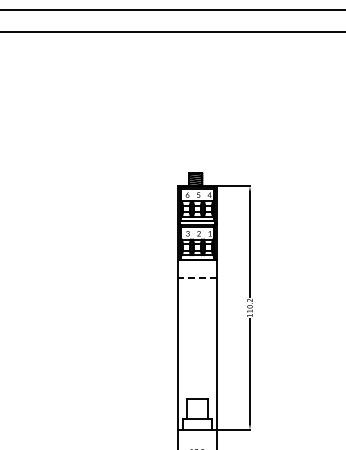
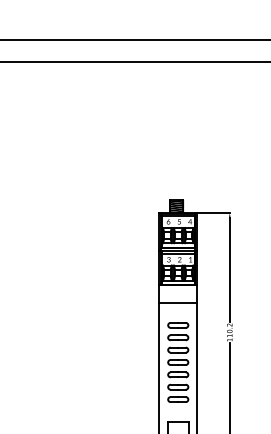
line: (196, 278) -> (177, 303), dashed -> solid
part: (197, 338) -> (178, 362), added

